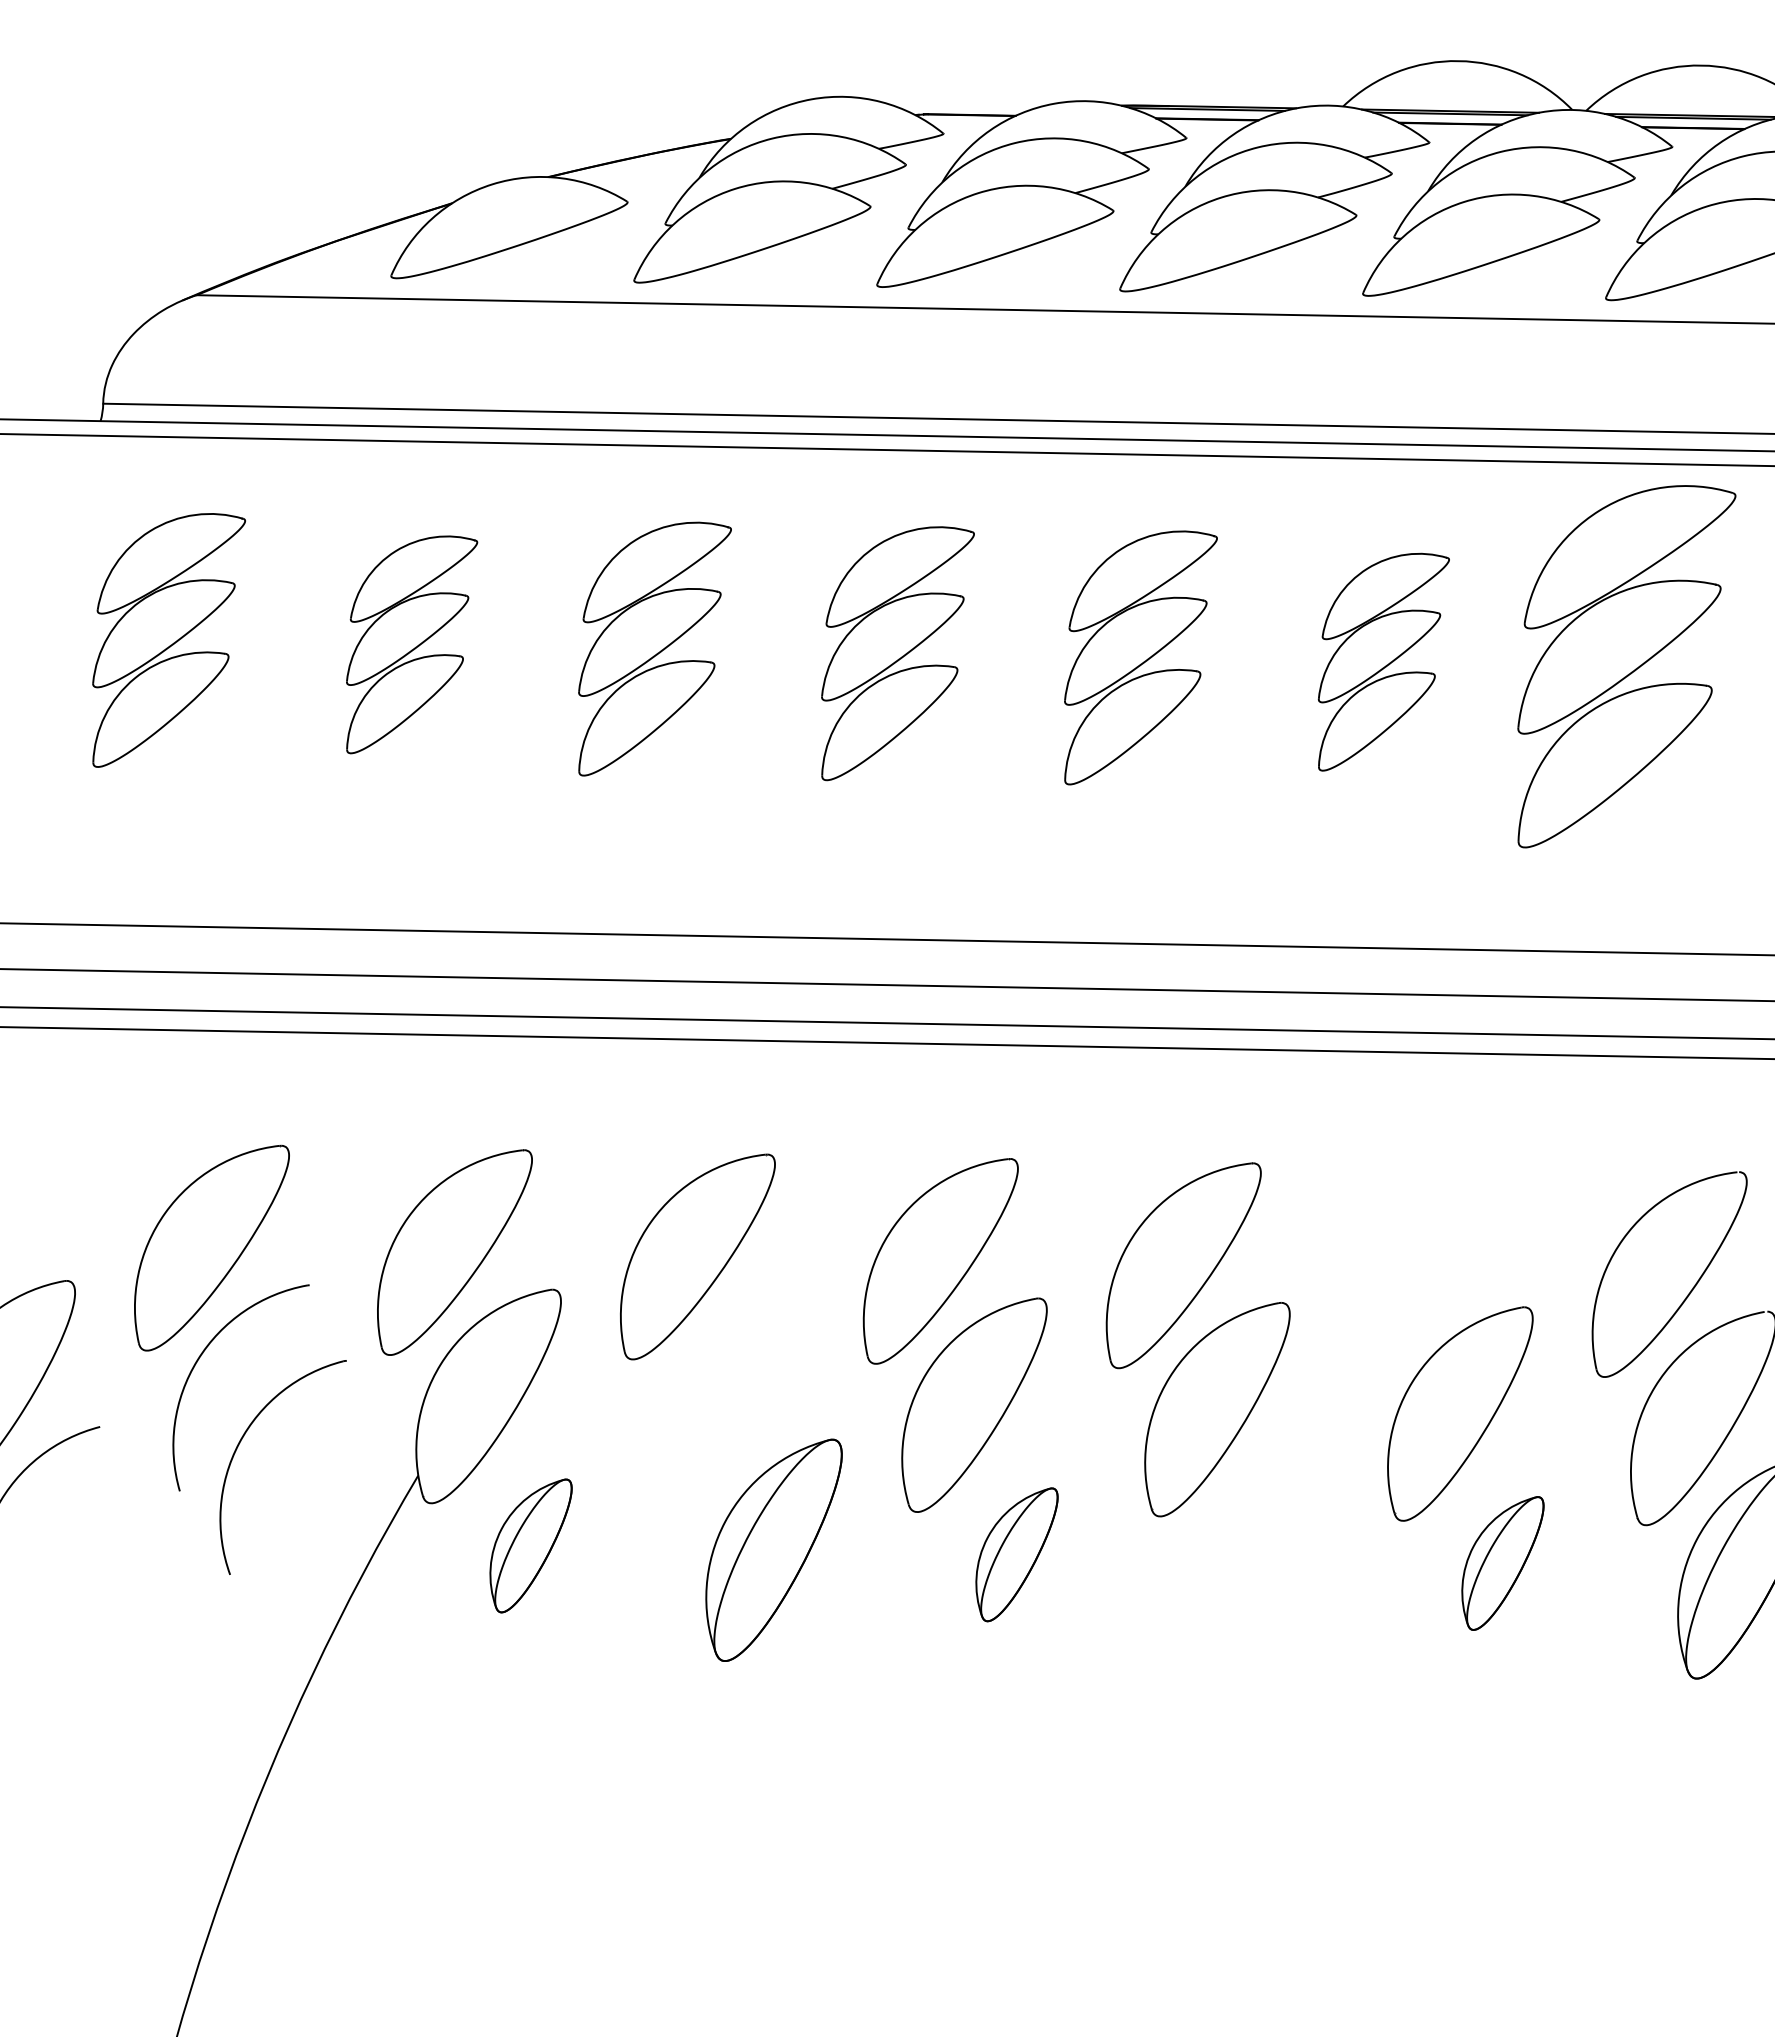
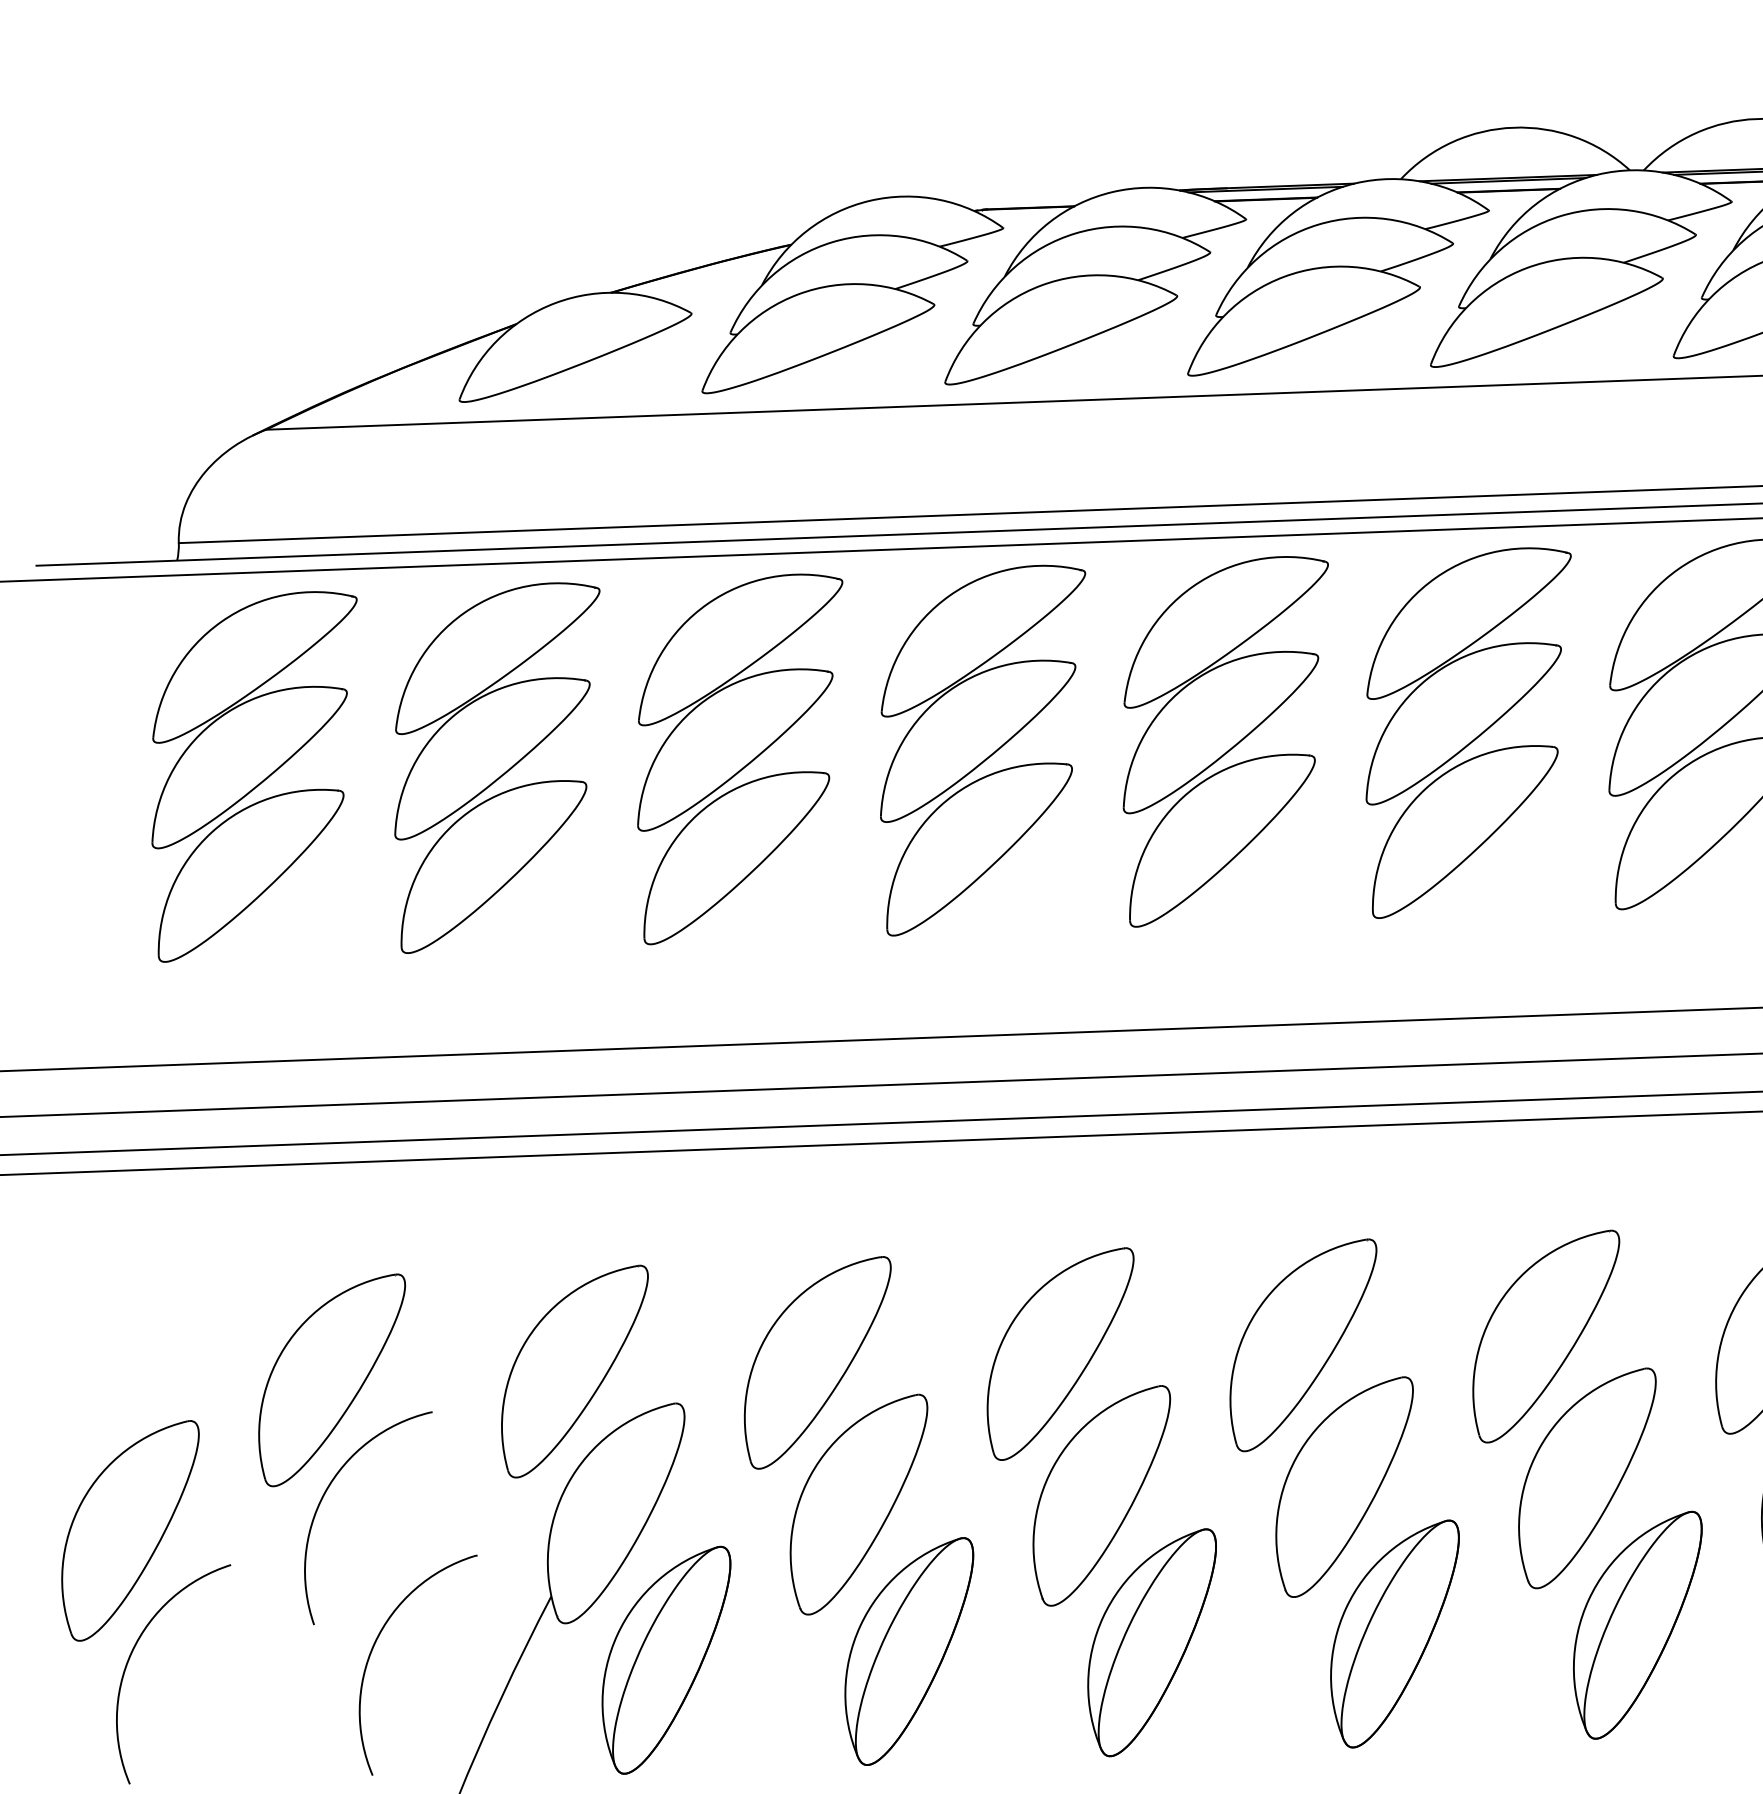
part: (168, 640) -> (256, 776), size x1.43
part: (411, 644) -> (499, 766), size x1.67
part: (654, 648) -> (742, 757), size x1.43
part: (897, 653) -> (985, 749), size x1.43
part: (1140, 657) -> (1228, 740), size x1.43
part: (1383, 661) -> (1471, 731), size x1.67
part: (1426, 1269) -> (1546, 1336), added
part: (731, 1400) -> (860, 1504), added
part: (239, 1445) -> (375, 1645), moved
part: (530, 1545) -> (667, 1660), size x1.67
part: (1016, 1554) -> (1153, 1642), size x1.67
part: (1259, 1558) -> (1395, 1633), added
part: (1502, 1563) -> (1638, 1625), size x1.67

